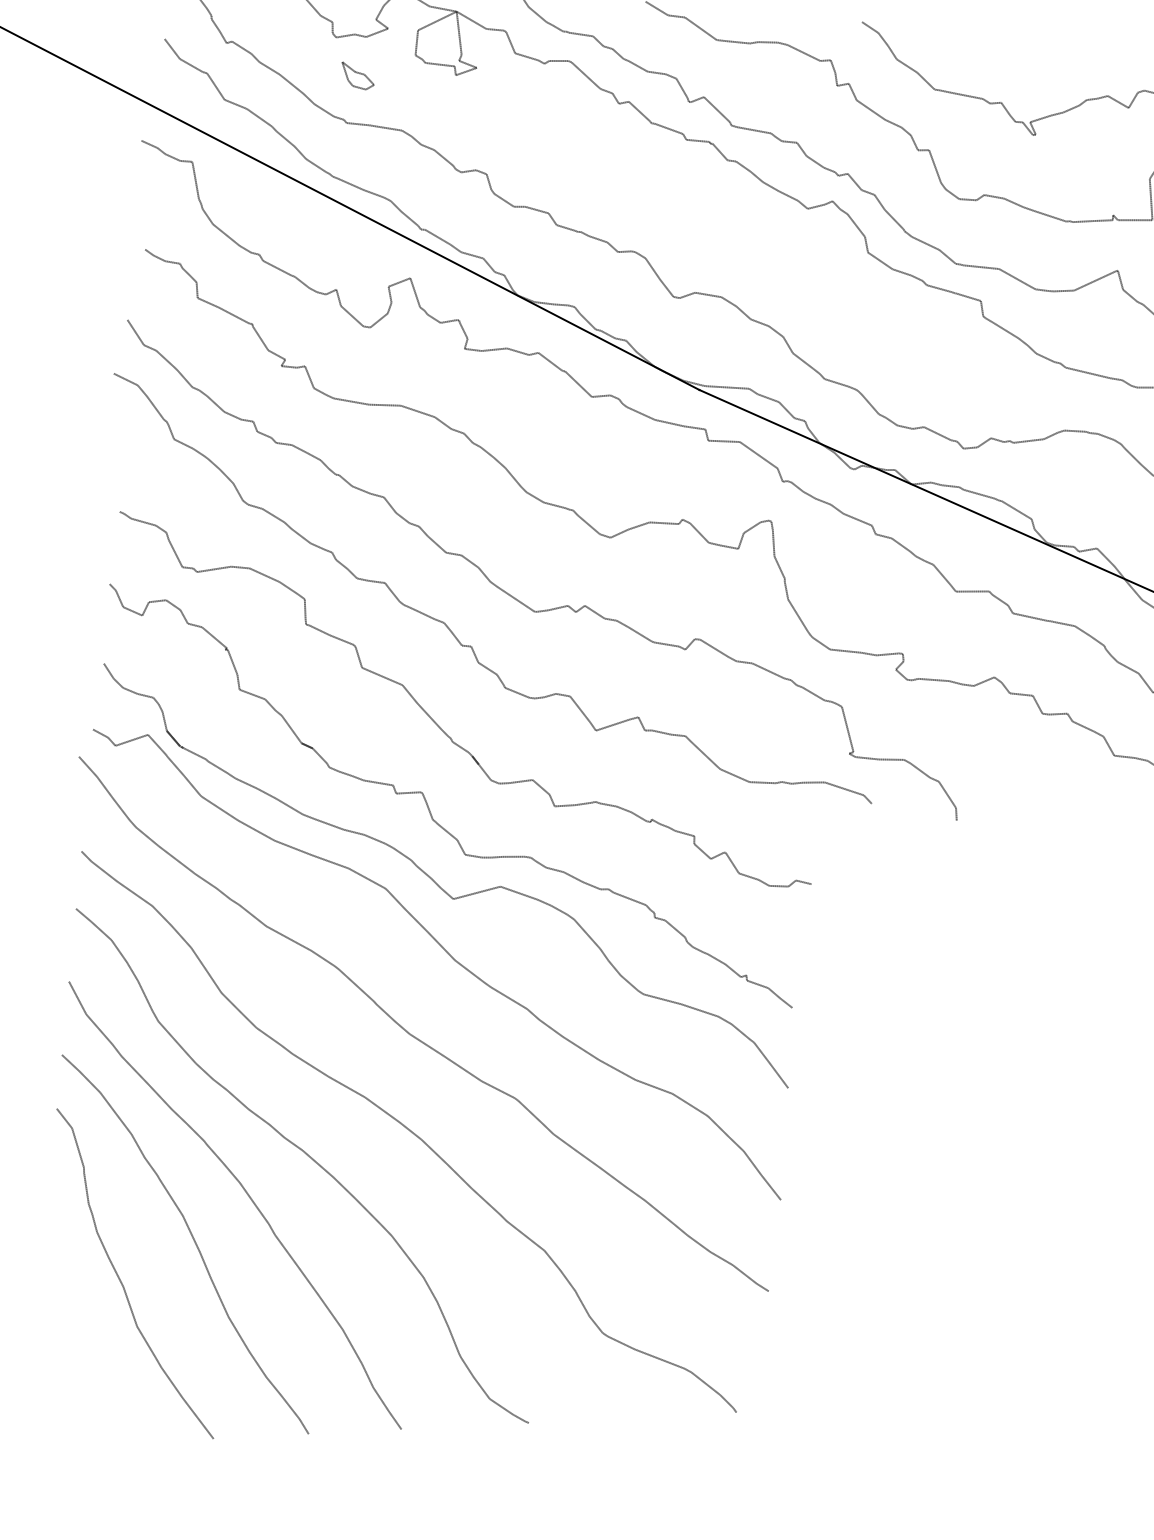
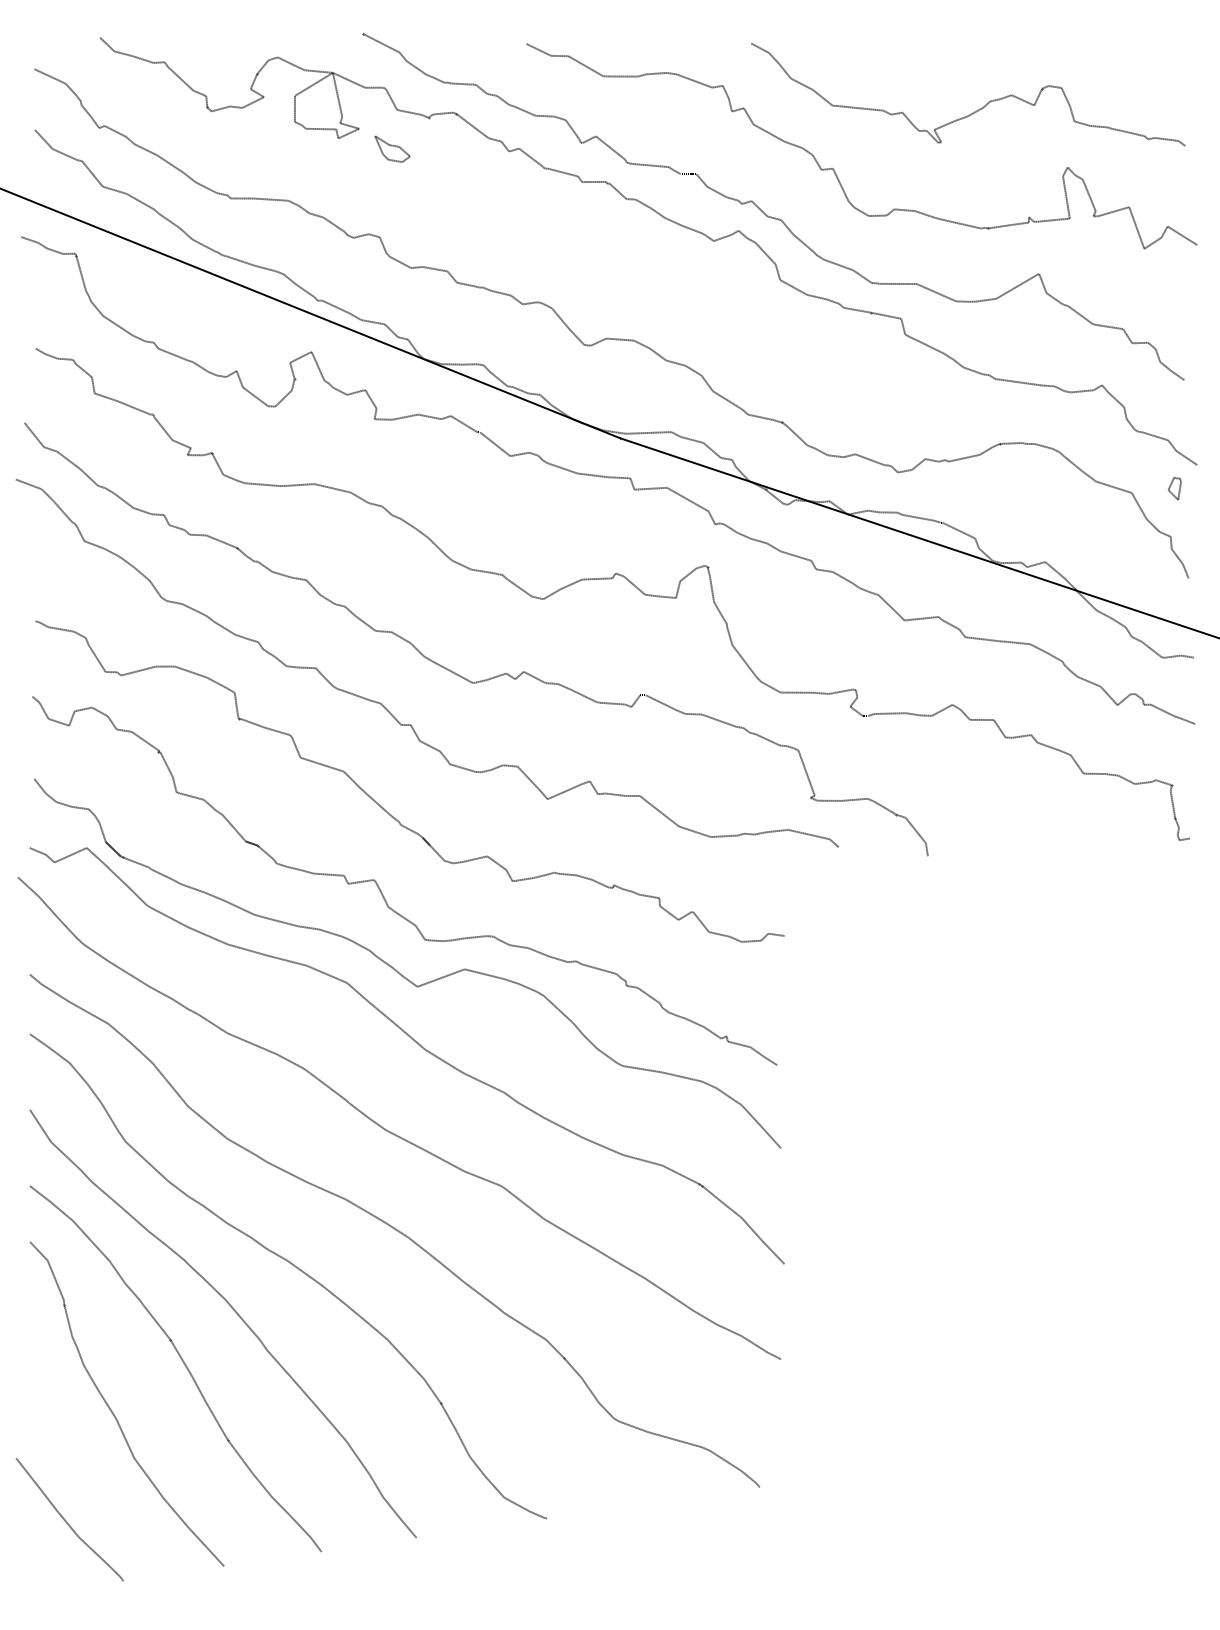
part: (357, 75) -> (392, 148), moved
curve: (66, 1380) -> (66, 1520), added

